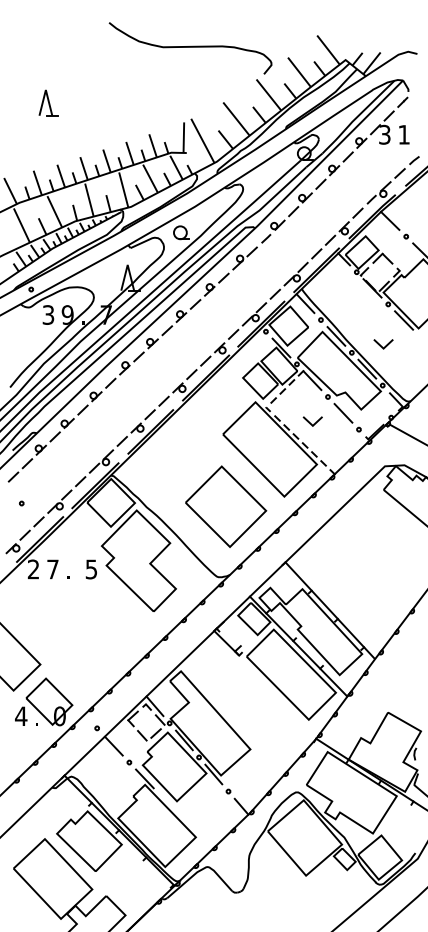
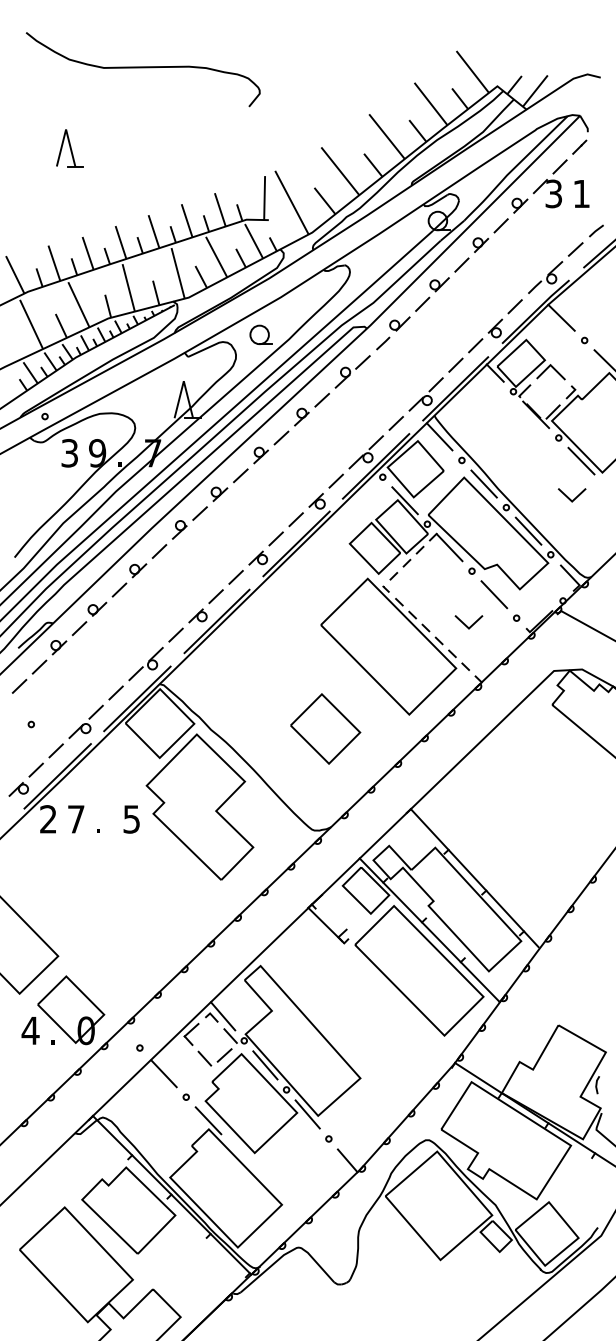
curve: (190, 47) -> (143, 68), moved
line: (381, 345) -> (569, 497), moved
line: (310, 422) -> (465, 623), moved
part: (226, 506) -> (325, 728), size x0.6

